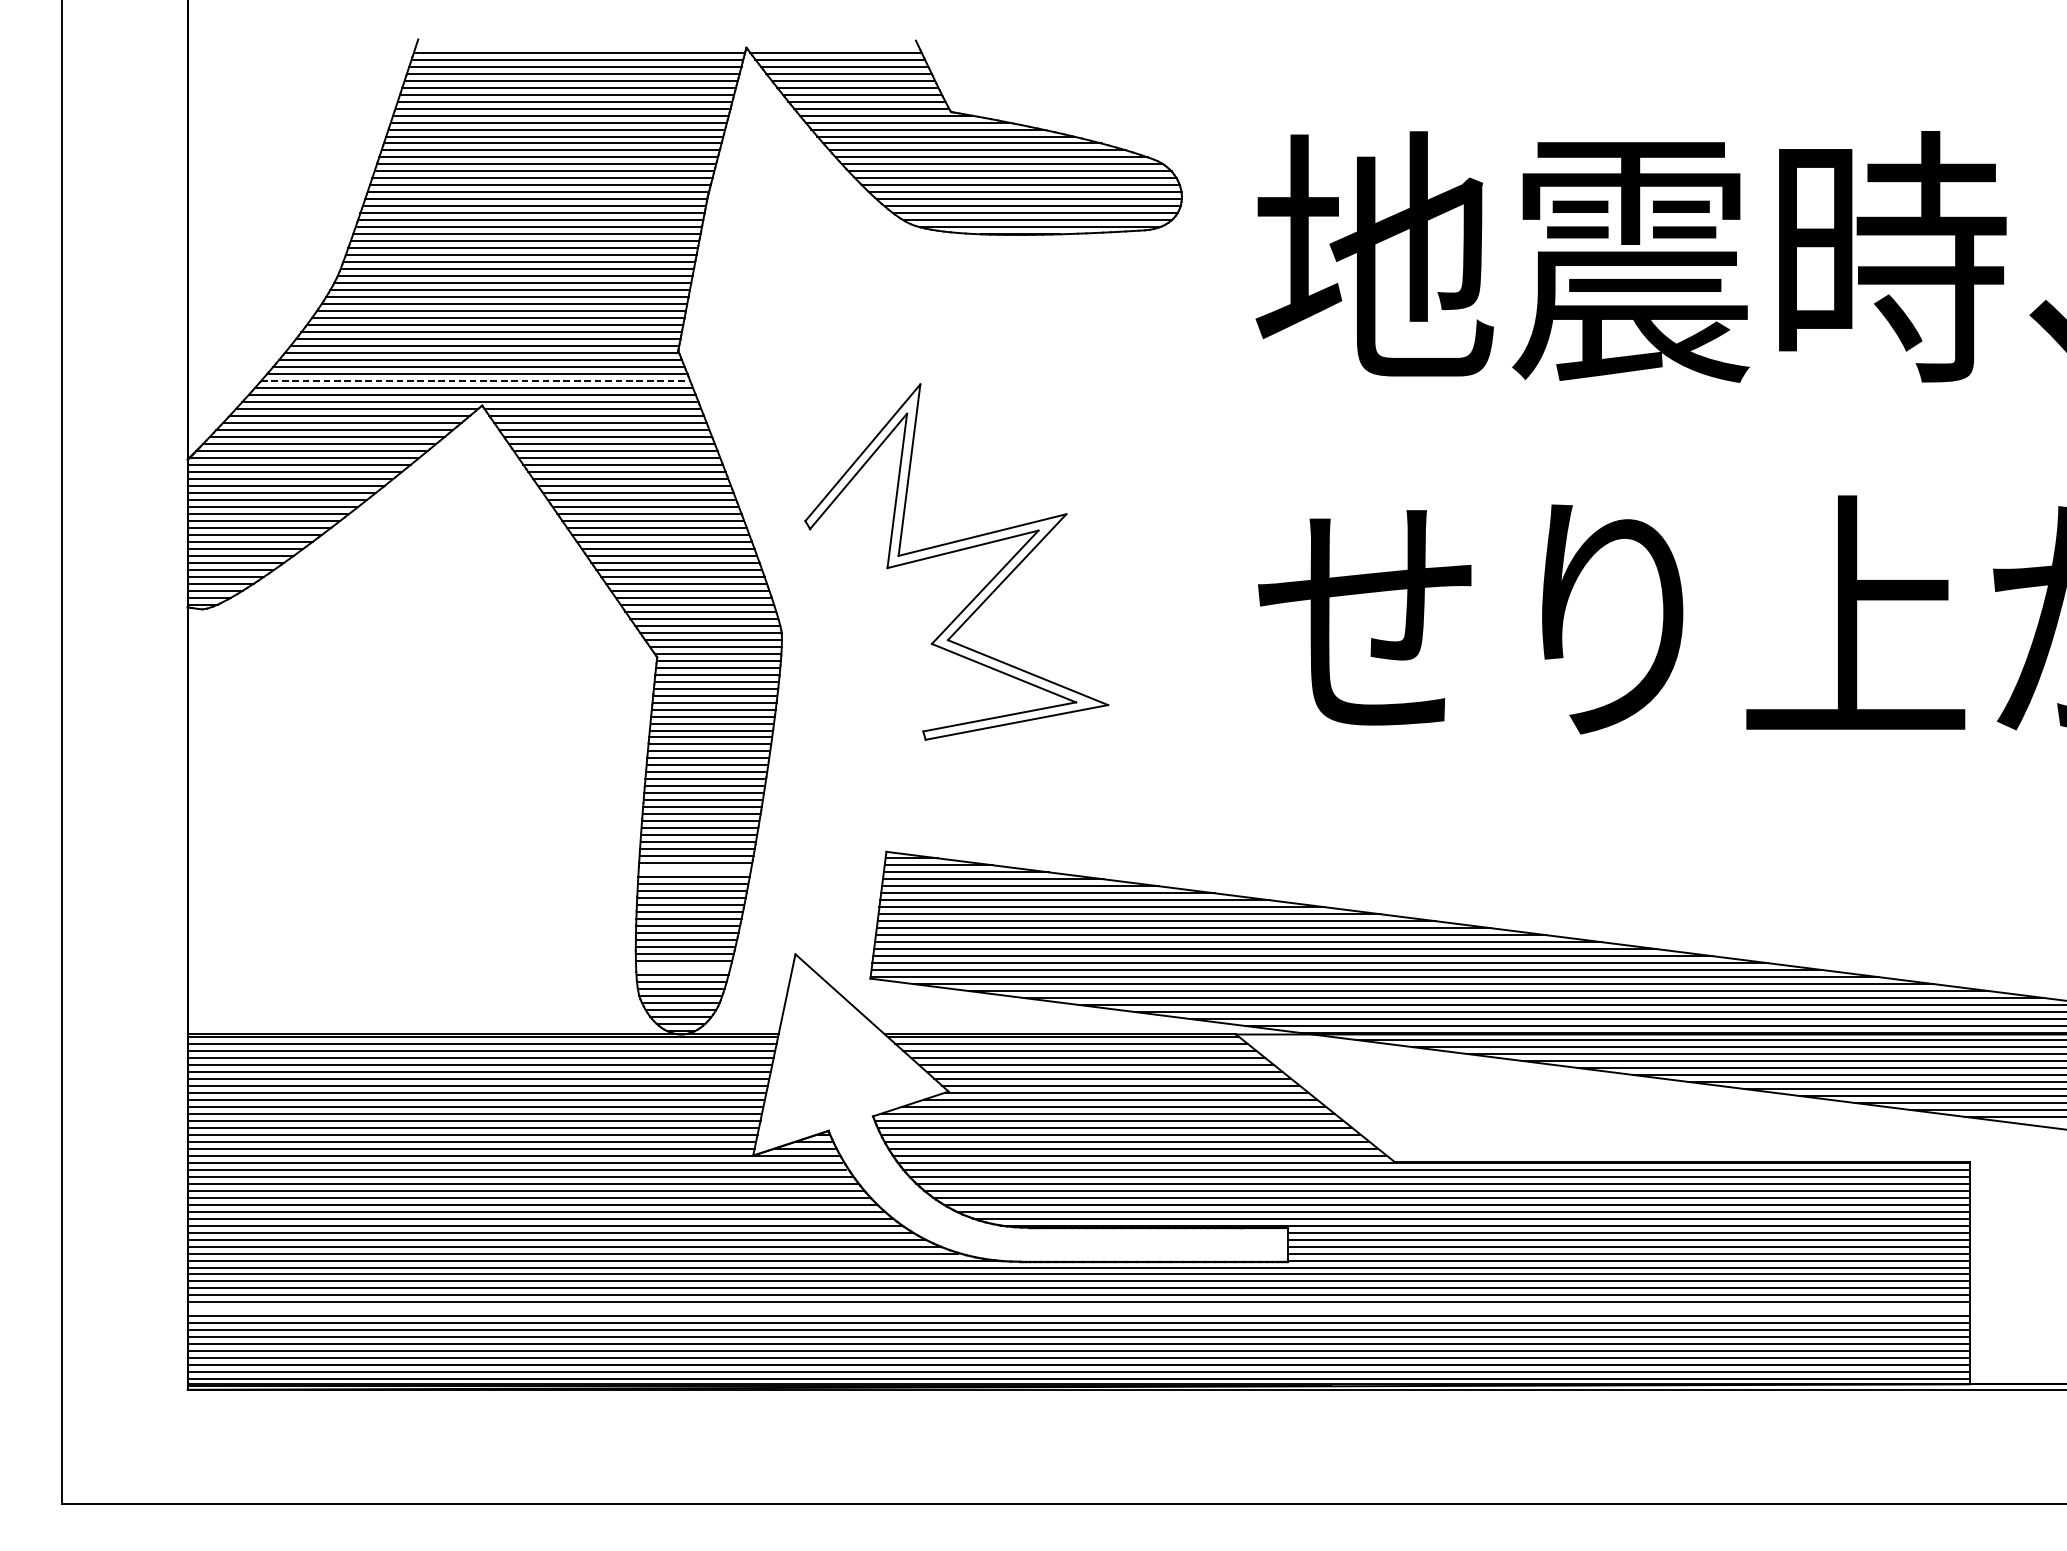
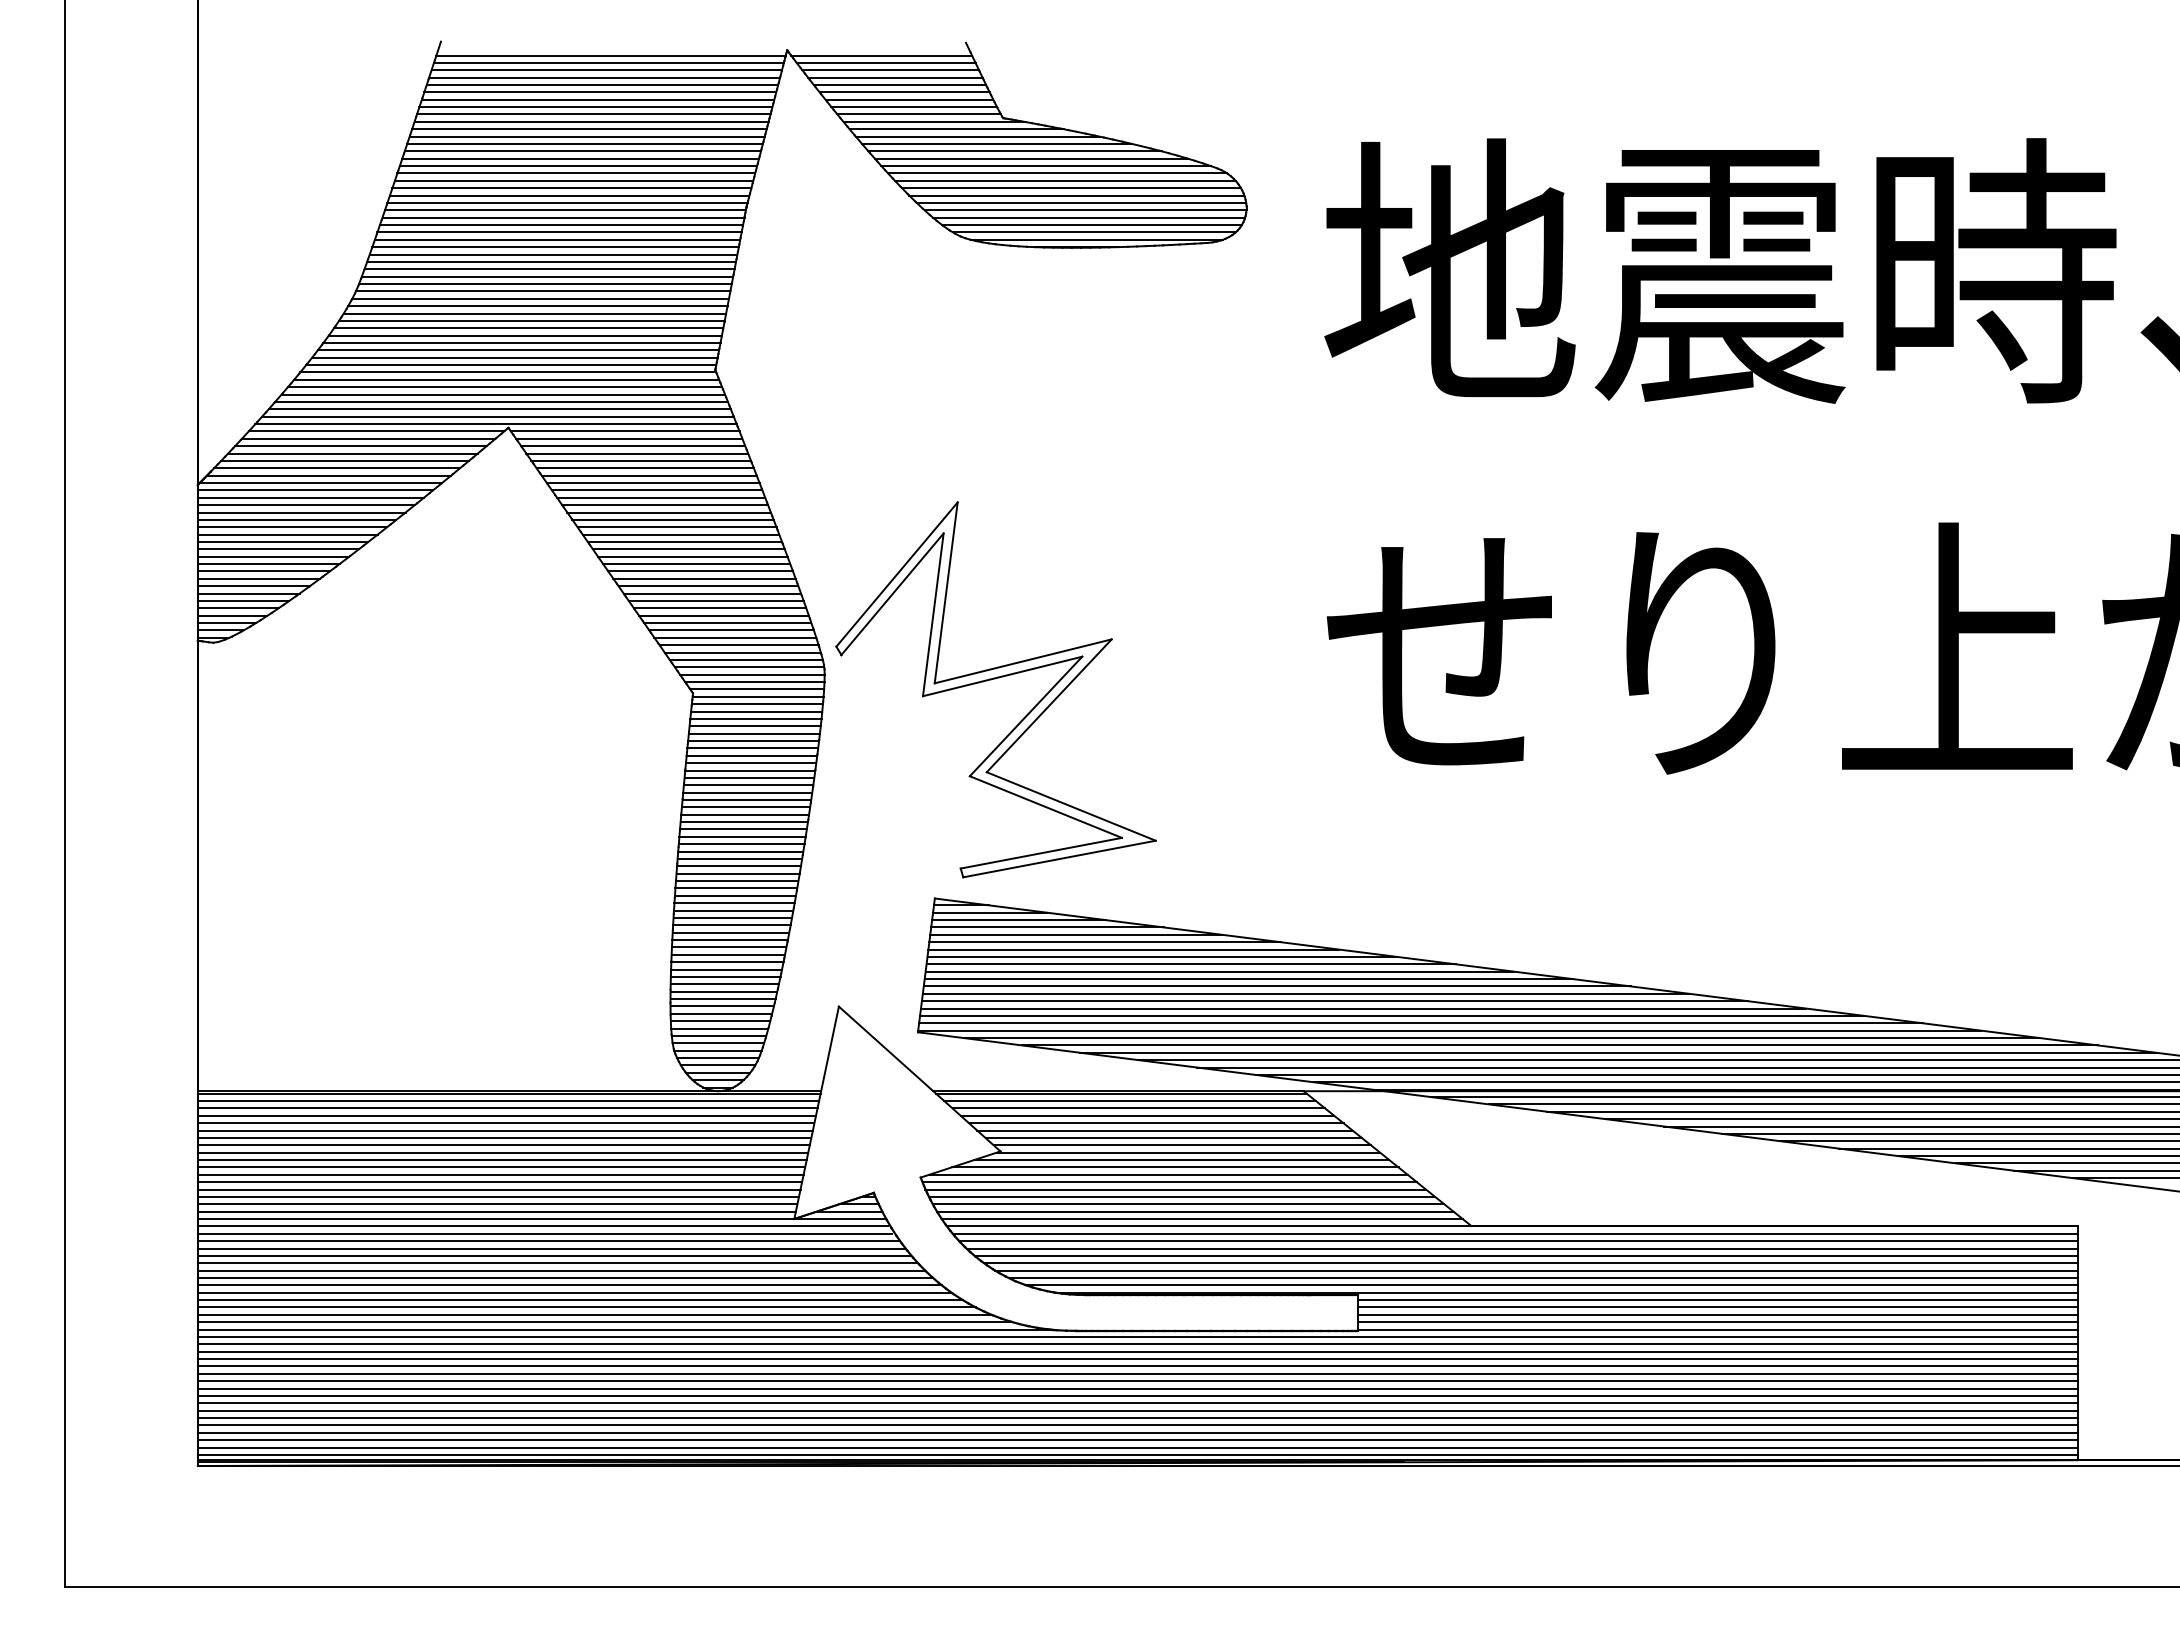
line: (476, 380) -> (502, 401), dashed -> solid
part: (952, 553) -> (991, 680), moved
line: (694, 869) -> (732, 917), added
line: (683, 968) -> (720, 1021), added
line: (1078, 1309) -> (1137, 1381), added

